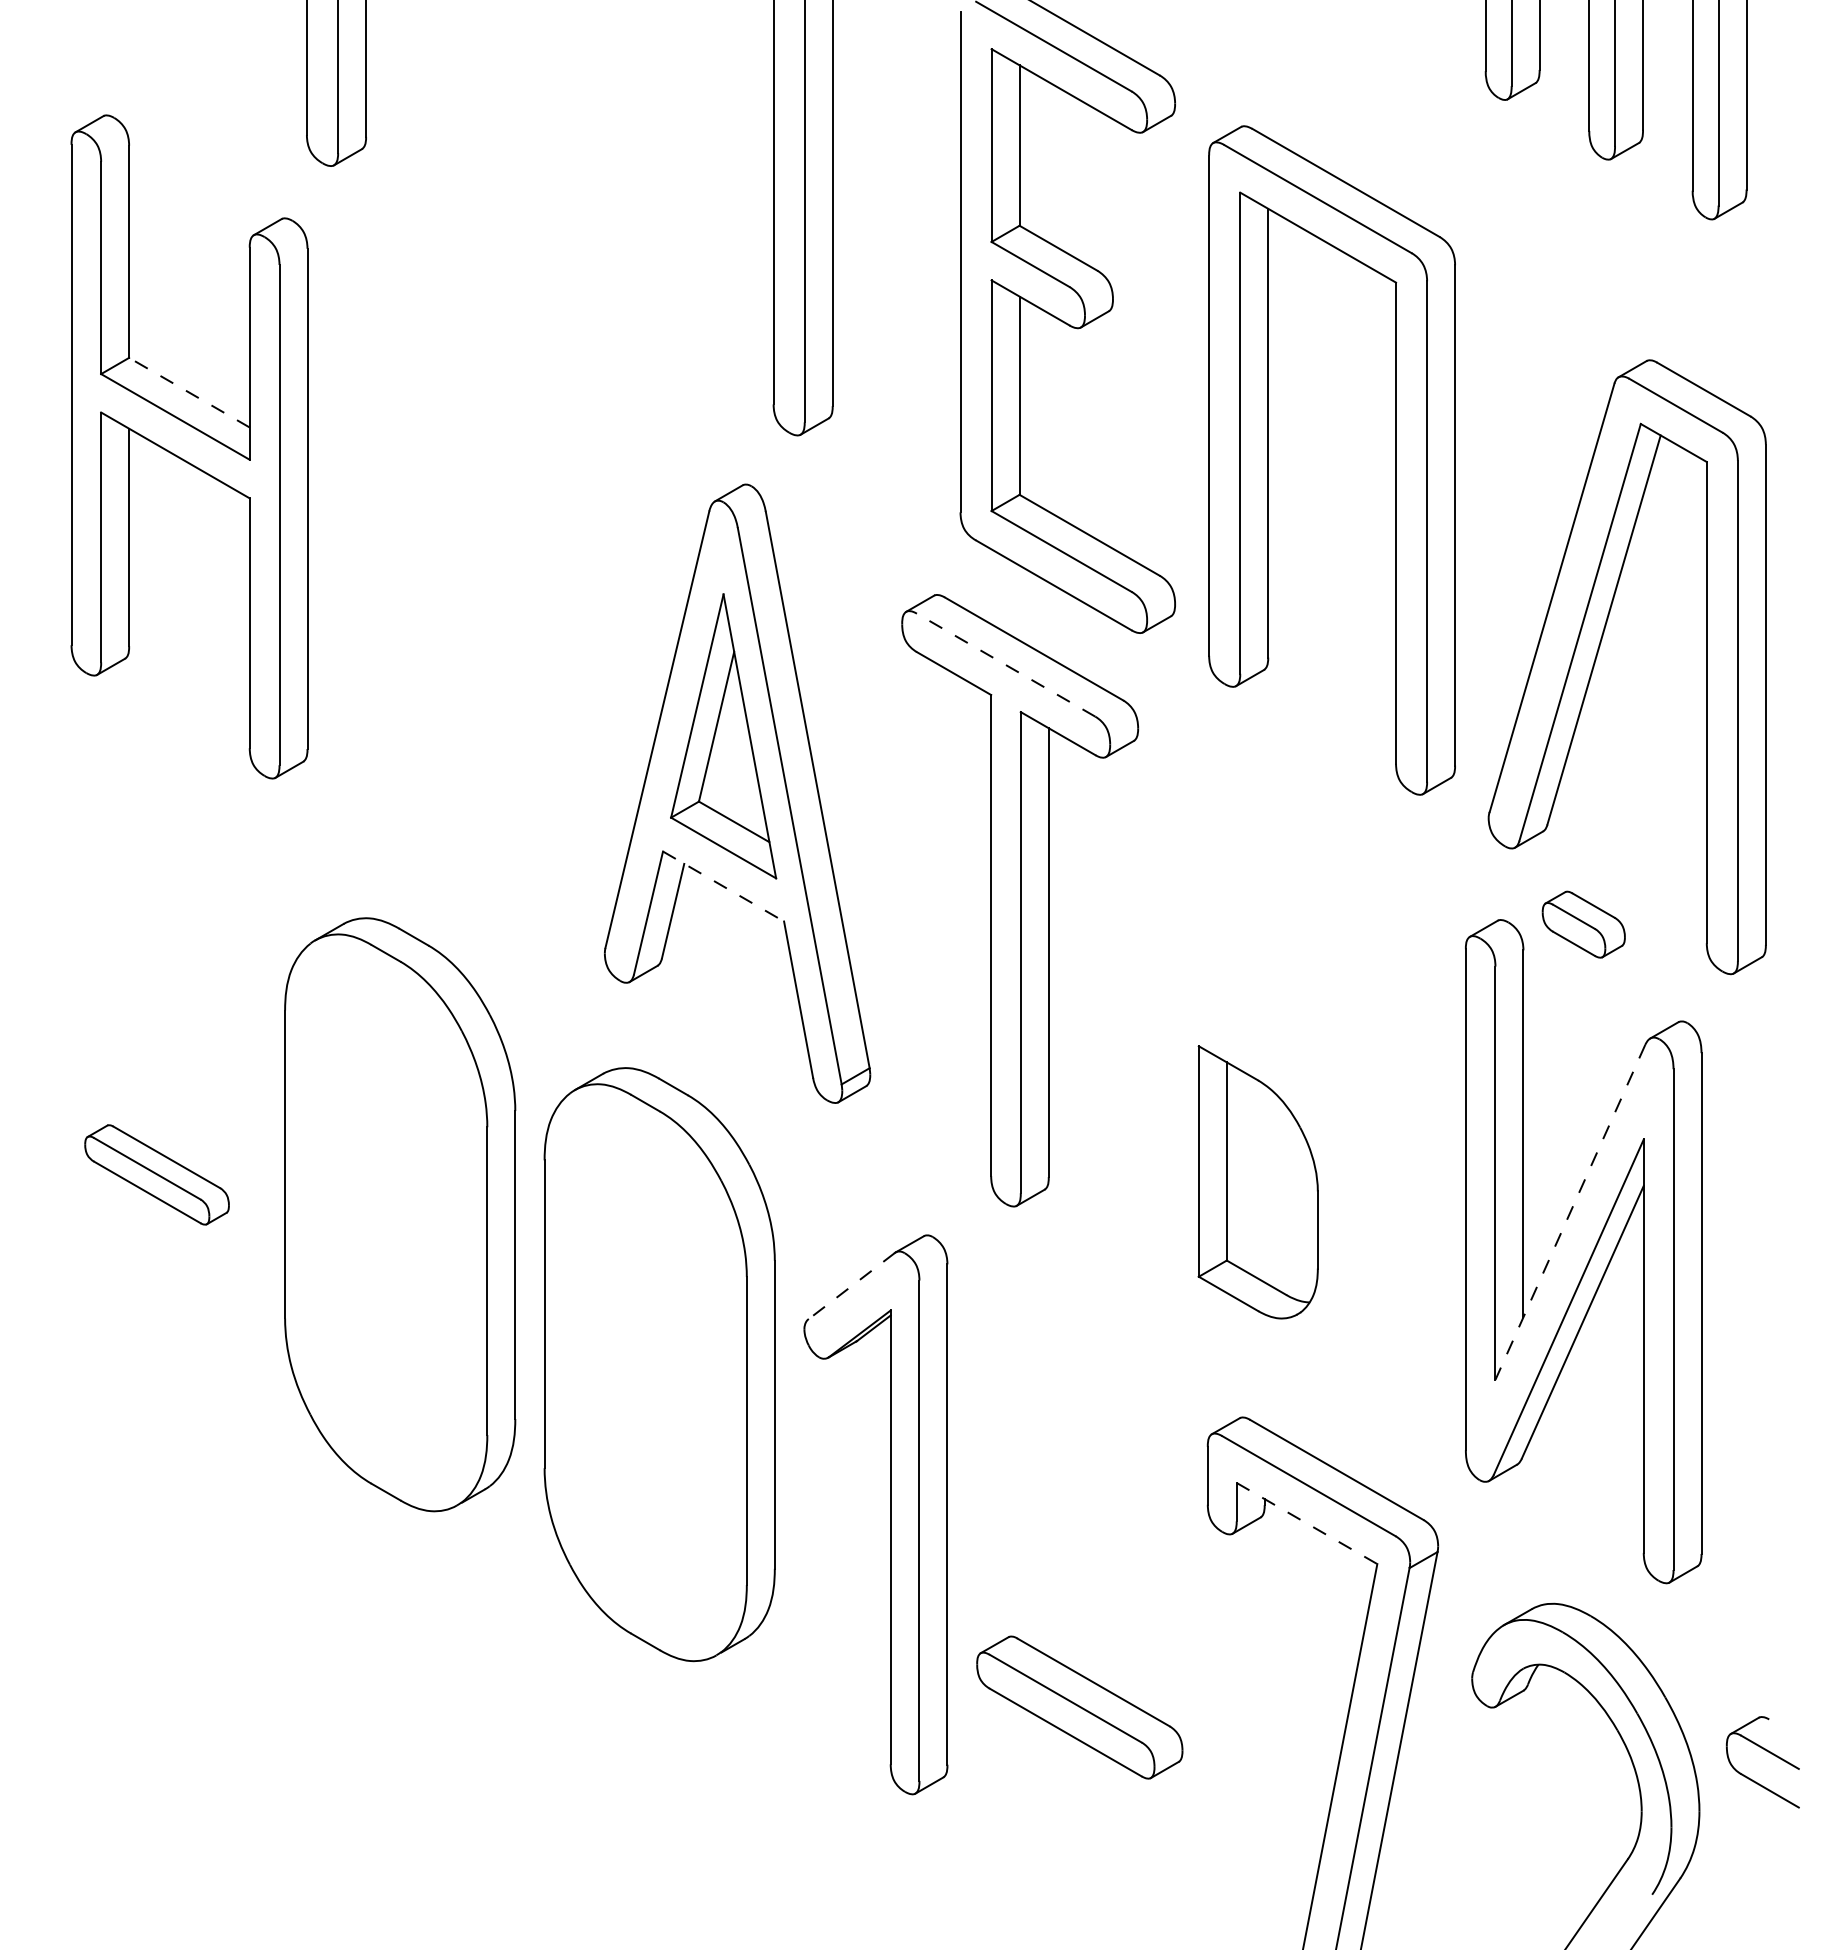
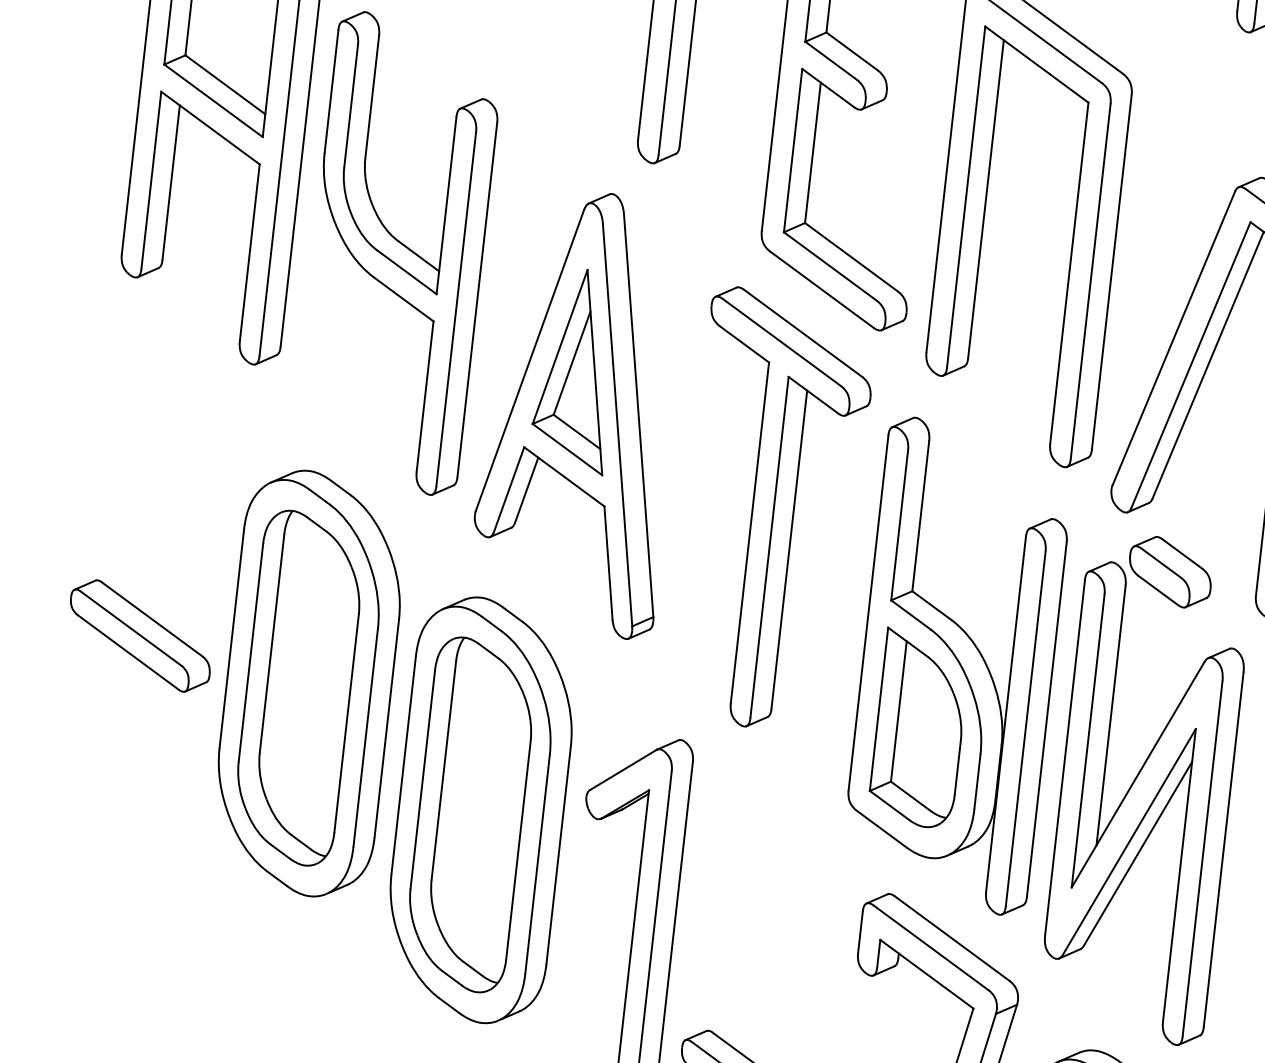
line: (189, 392) -> (225, 84), dashed -> solid
part: (456, 600) -> (397, 253), added
line: (1006, 665) -> (782, 342), dashed -> solid
line: (723, 886) -> (564, 476), dashed -> solid
part: (1583, 924) -> (1170, 572), size x1.43
part: (1301, 1089) -> (957, 666), added
part: (156, 1174) -> (139, 635), size x1.43
line: (1570, 1212) -> (1138, 774), dashed -> solid
part: (386, 1222) -> (299, 687), added
line: (851, 1286) -> (623, 770), dashed -> solid
part: (645, 1372) -> (470, 814), added
line: (1307, 1523) -> (927, 974), dashed -> solid

